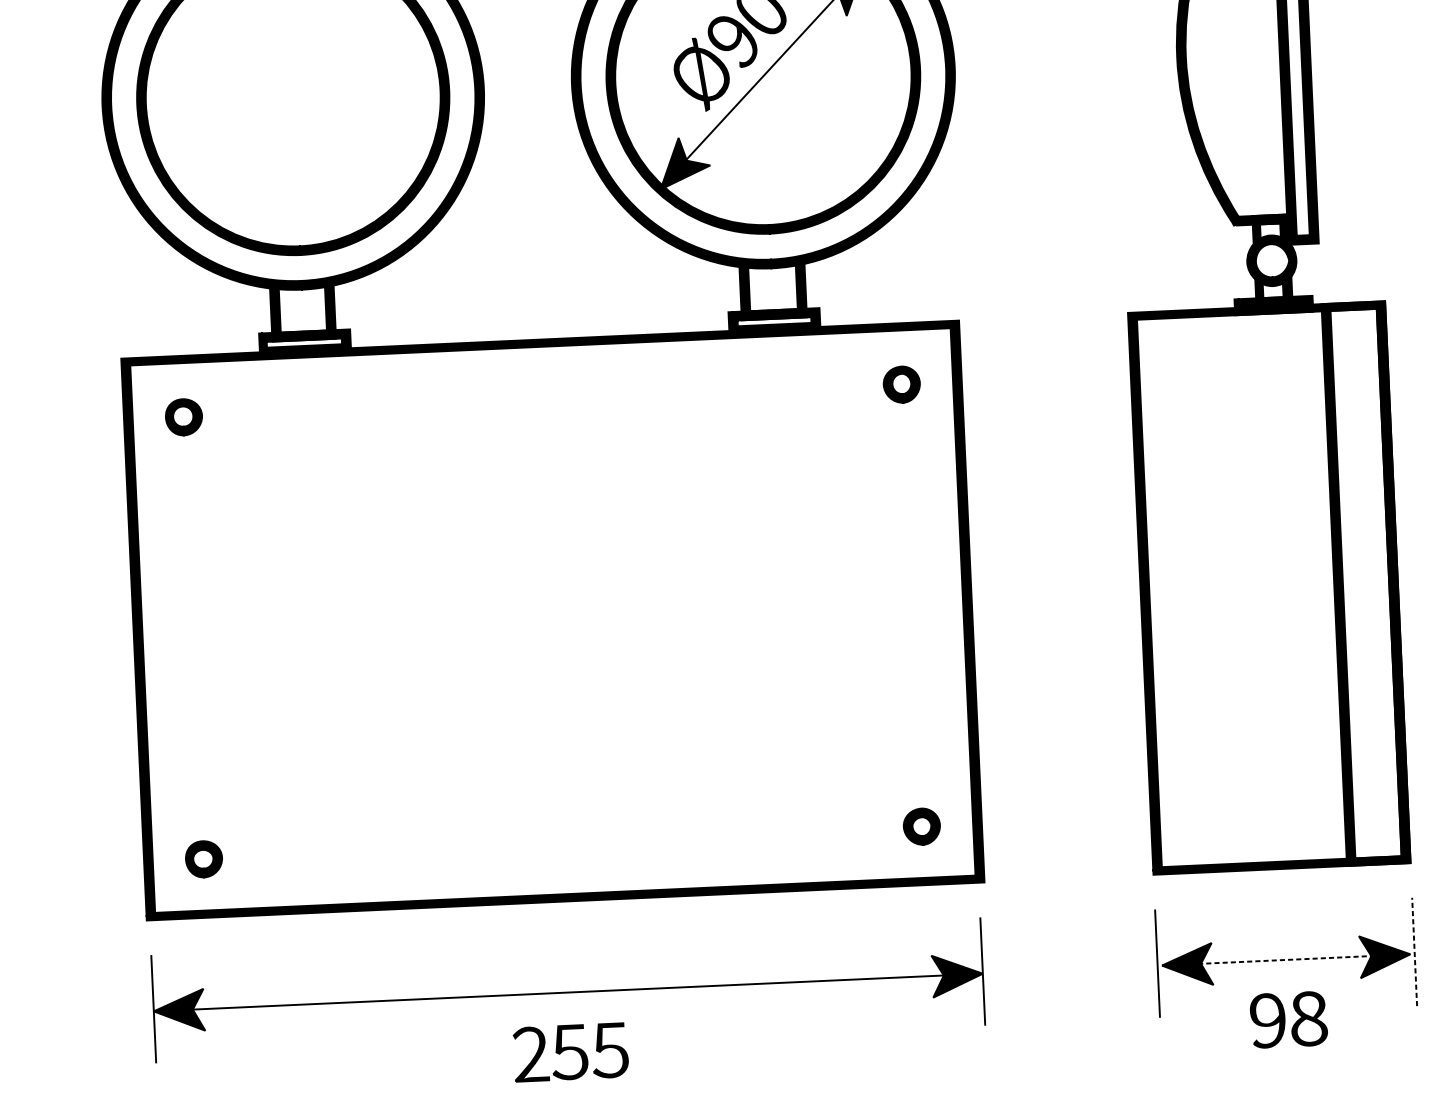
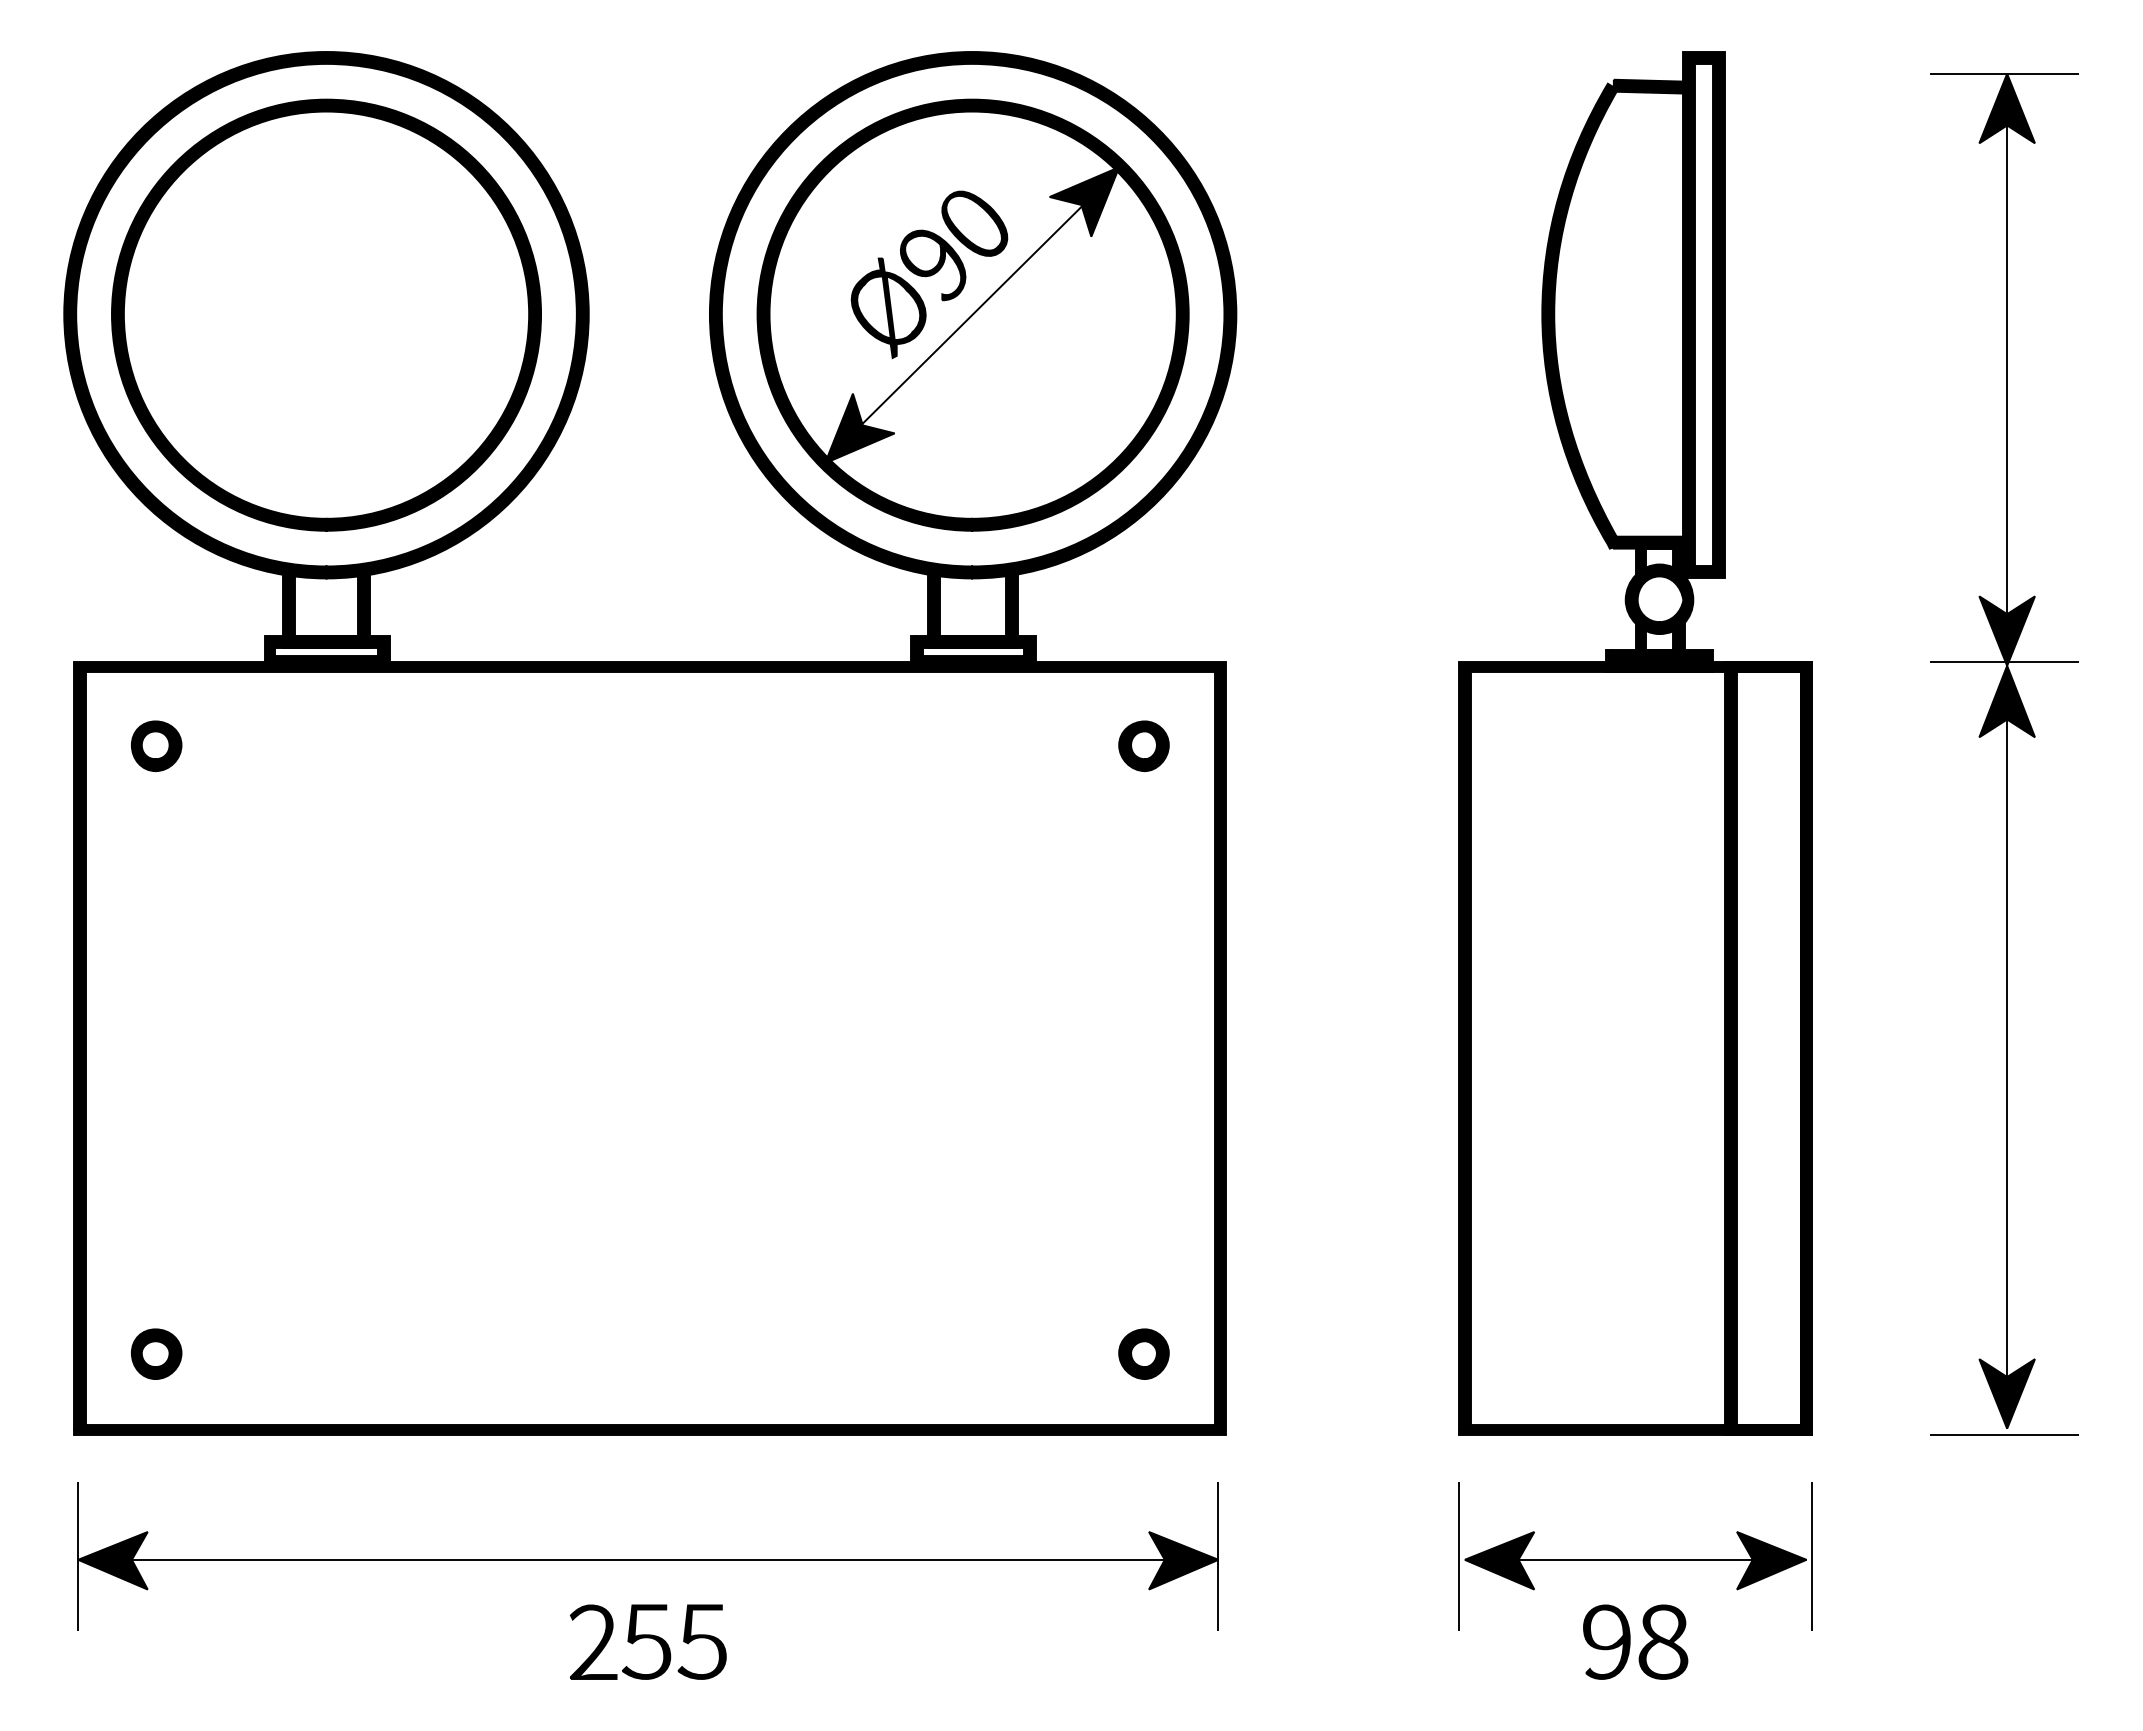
line: (1414, 951) -> (1812, 1556), dashed -> solid
line: (1286, 959) -> (1636, 1559), dashed -> solid

